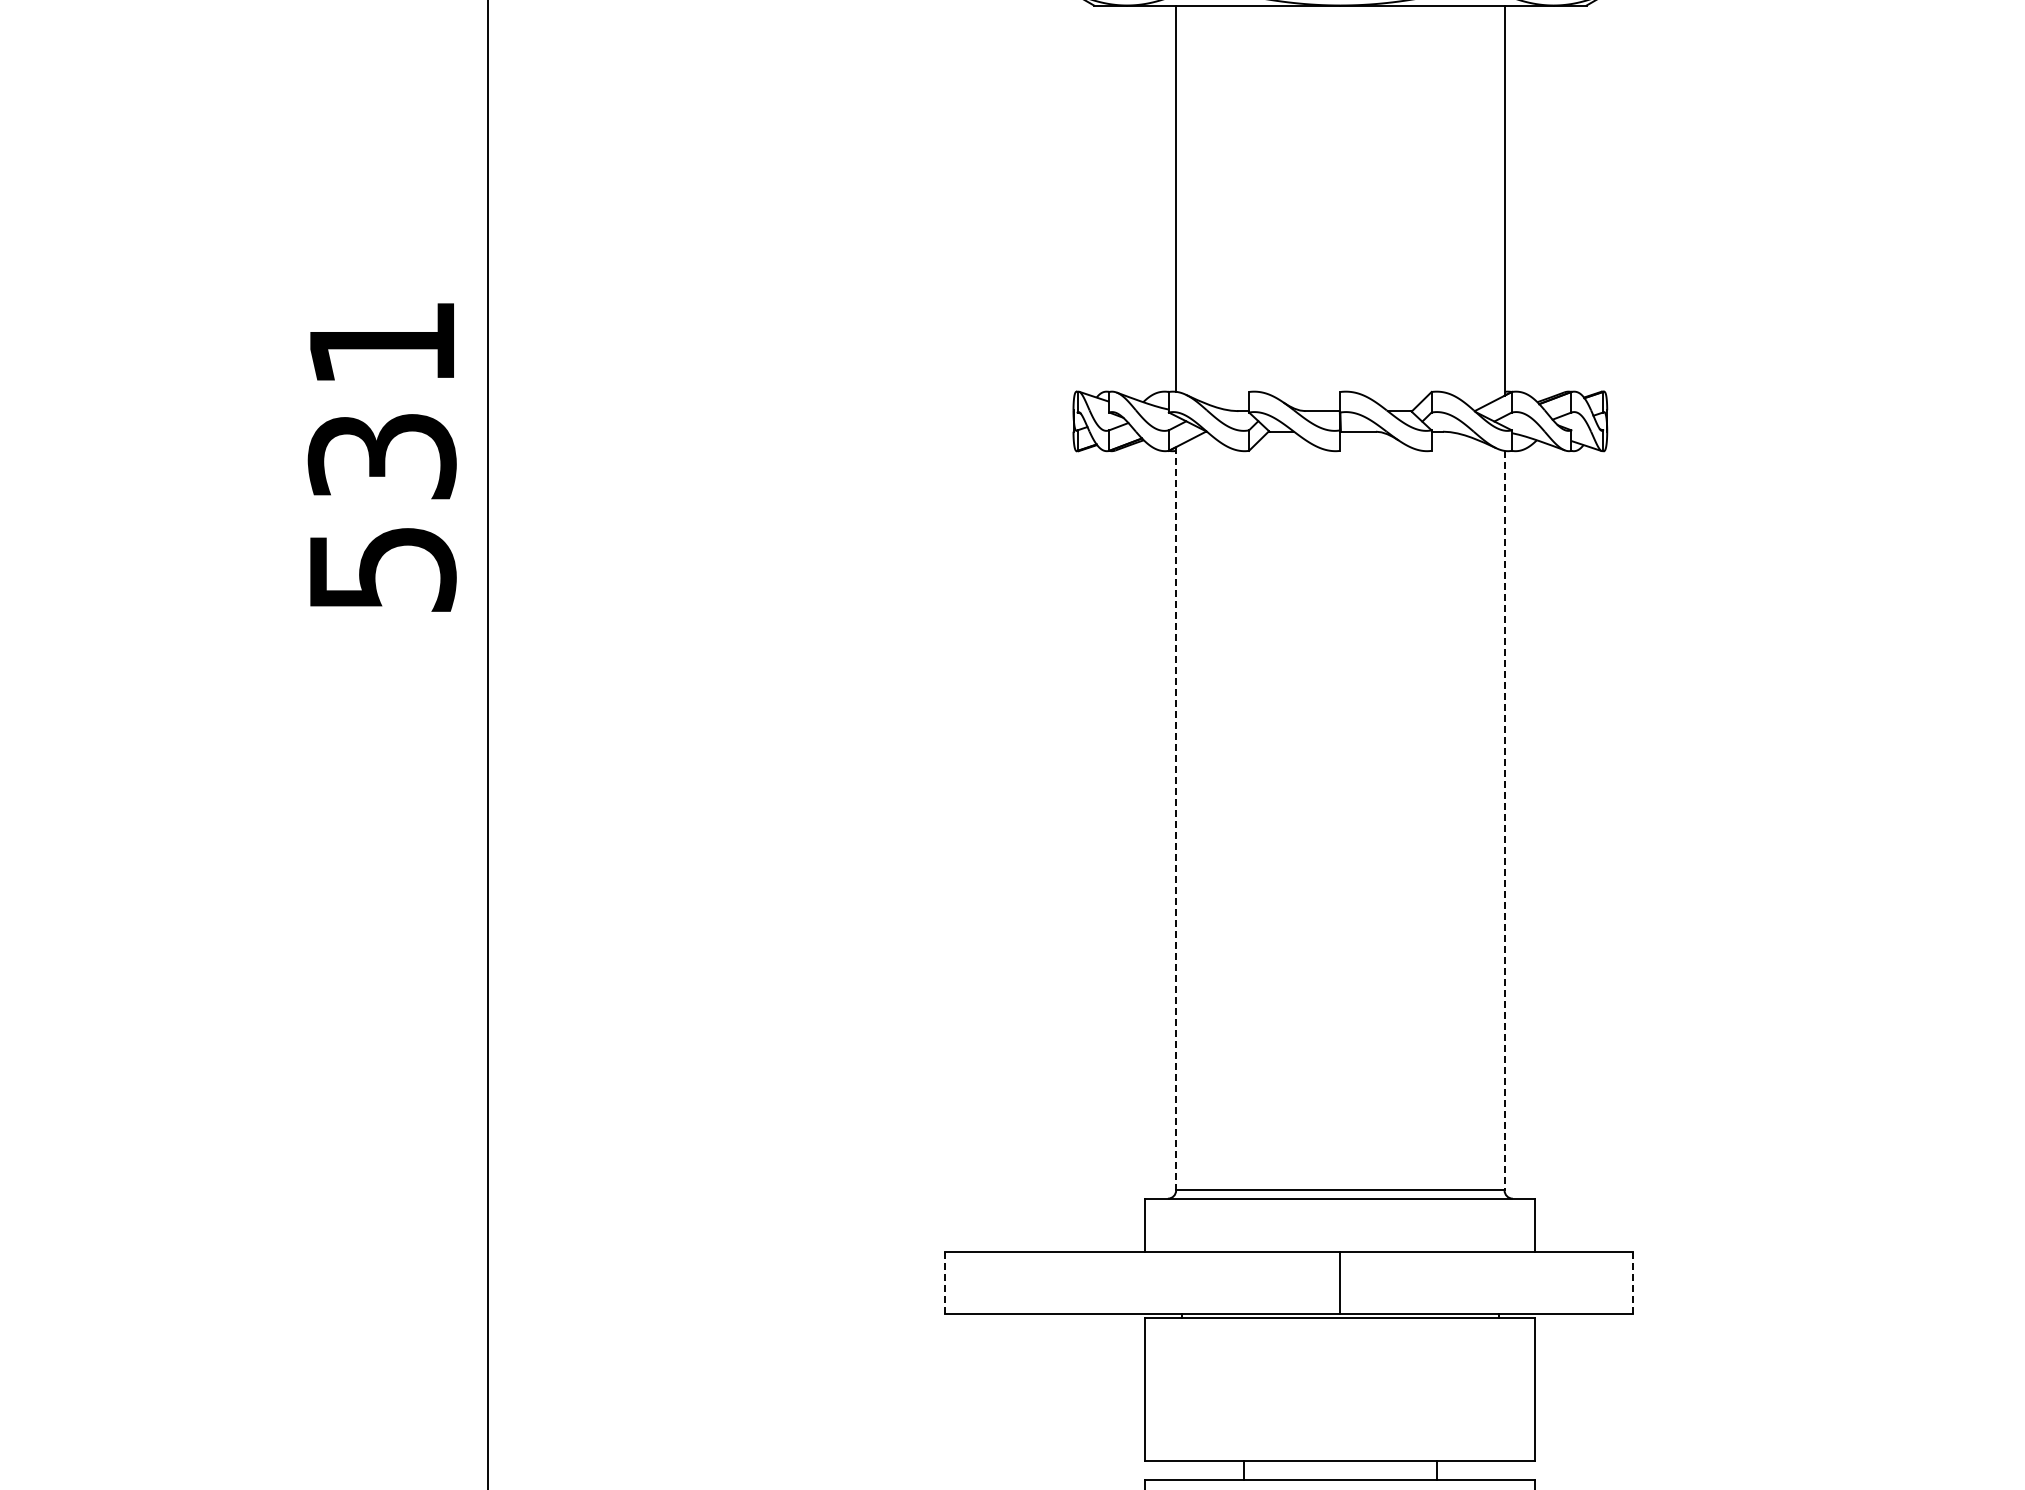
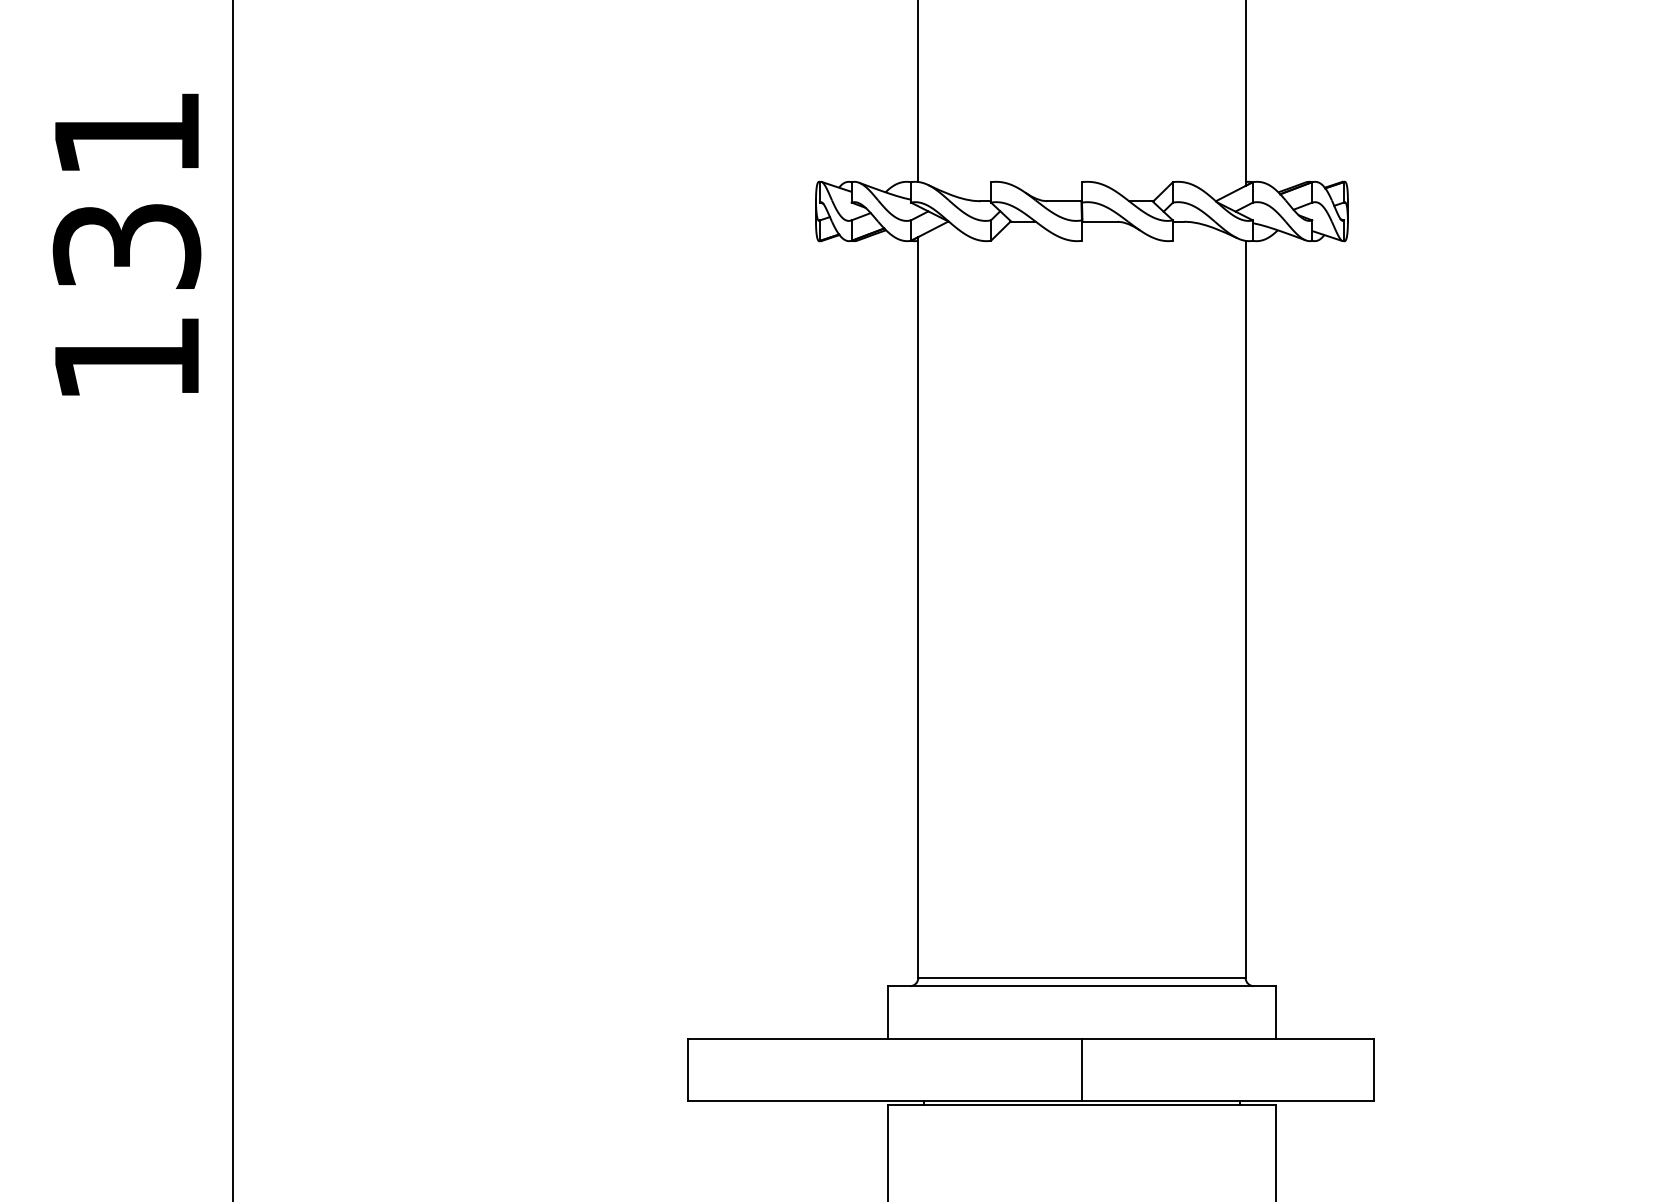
text: (383, 569) -> (128, 359), 531 -> 131
line: (1176, 818) -> (918, 607), dashed -> solid
line: (1504, 820) -> (1245, 609), dashed -> solid
line: (945, 1282) -> (688, 1069), dashed -> solid
line: (1632, 1282) -> (1373, 1069), dashed -> solid

